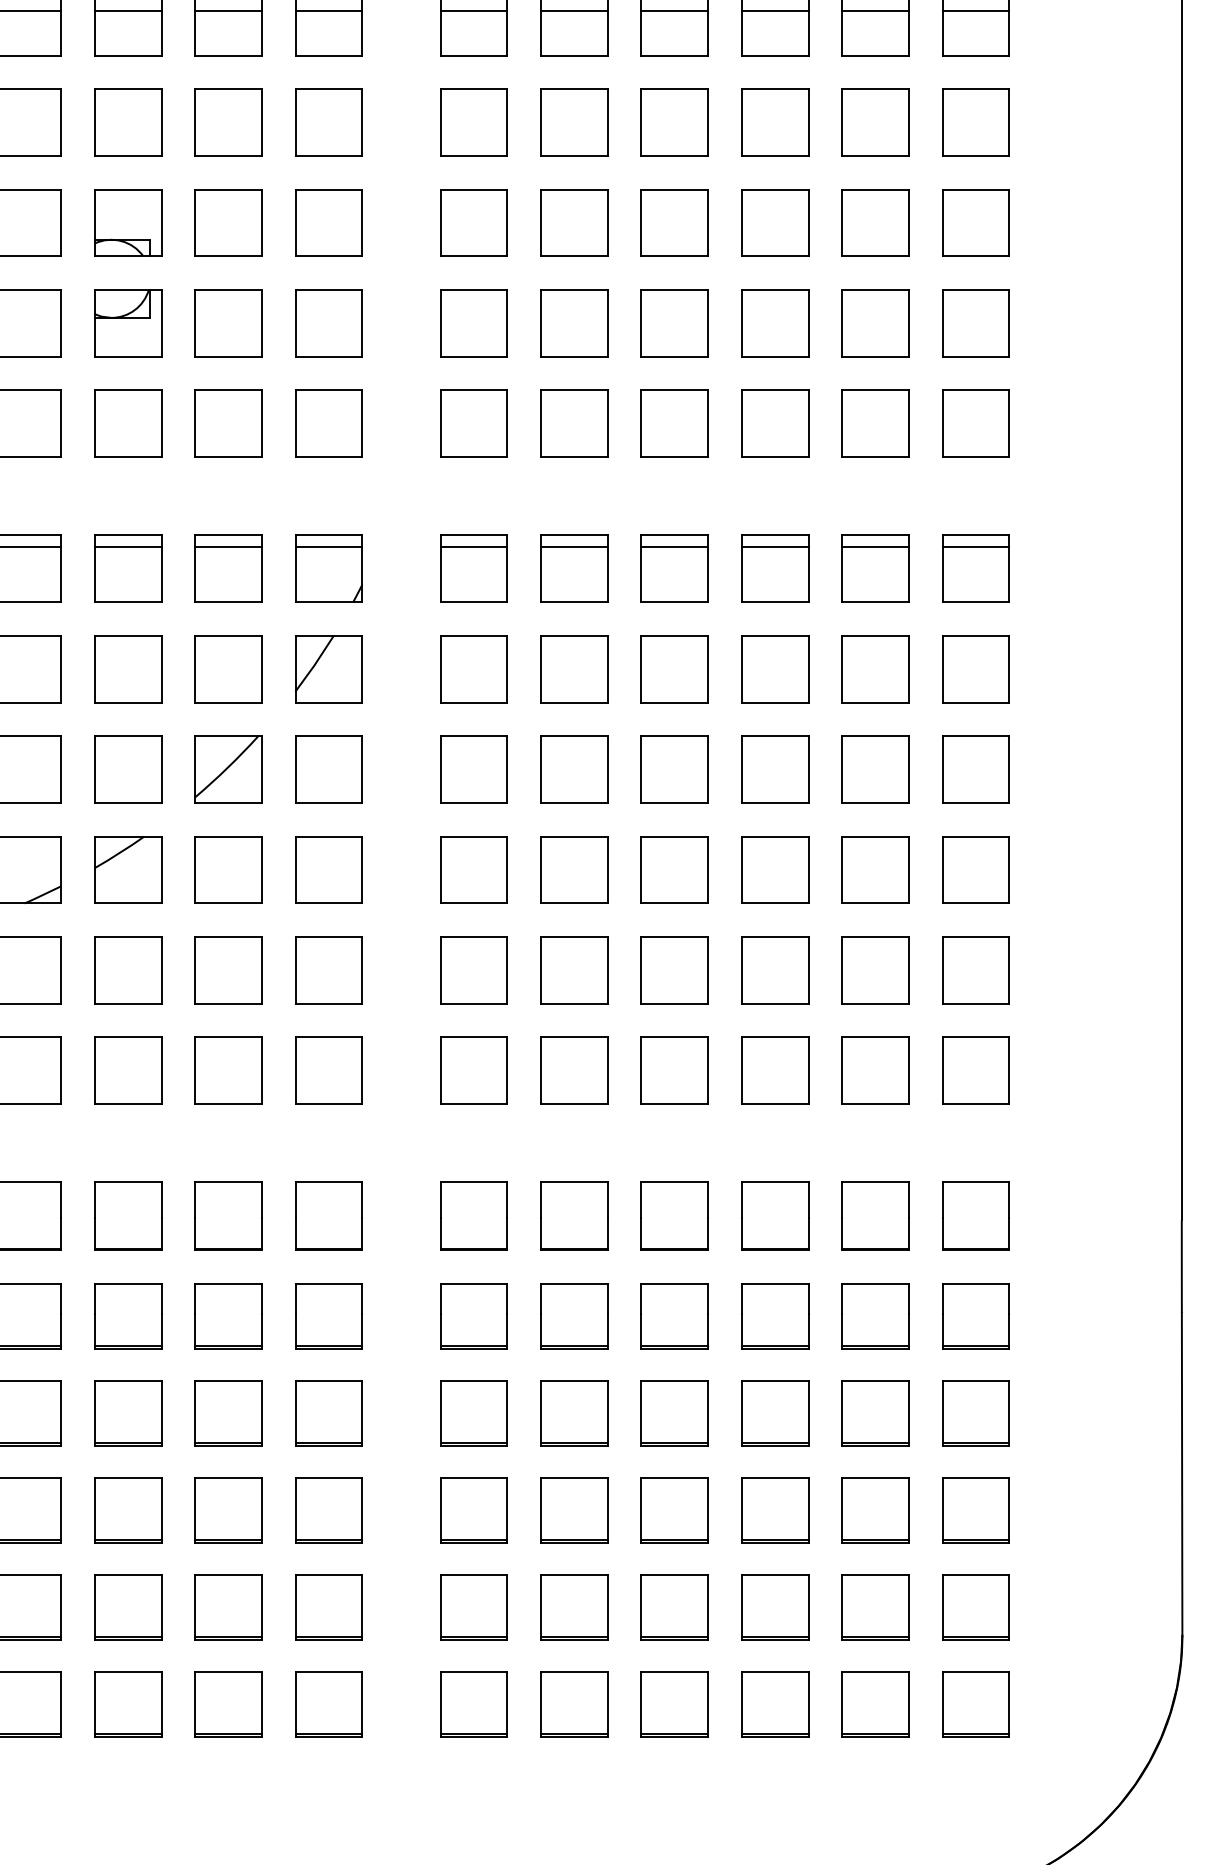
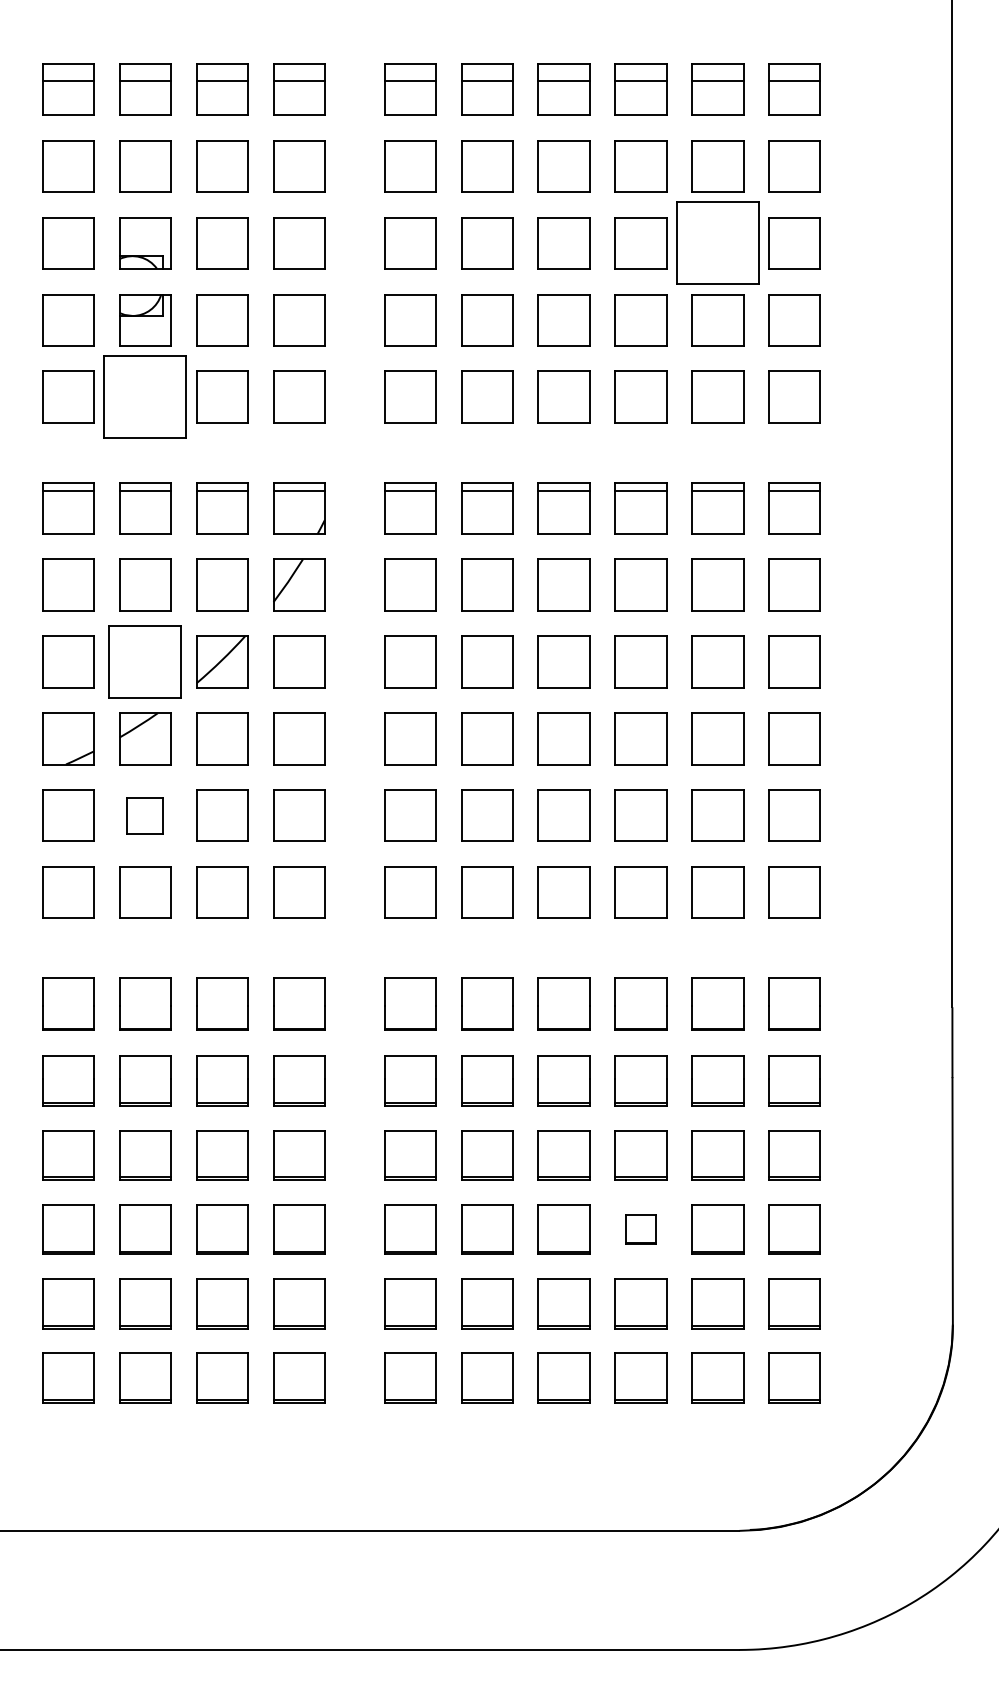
part: (875, 223) -> (717, 243), size x1.6
part: (128, 423) -> (145, 396), size x1.6
part: (128, 769) -> (145, 661), size x1.4
part: (128, 970) -> (145, 815), size x0.7
part: (774, 1510) -> (640, 1229), size x0.6

